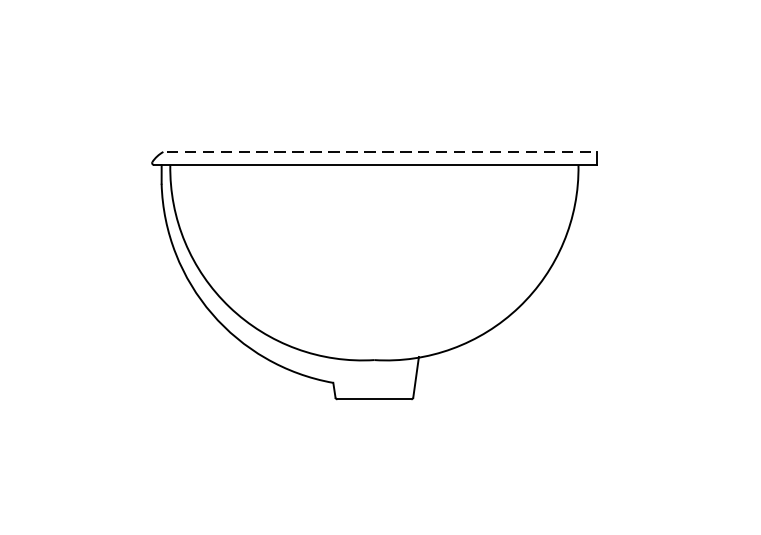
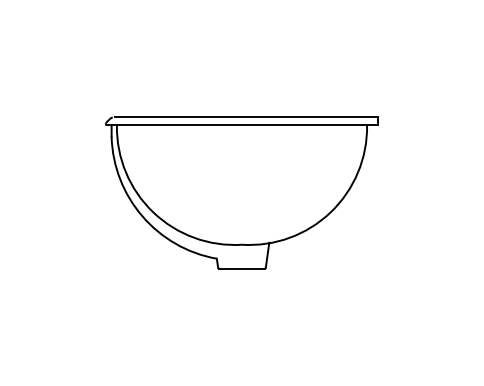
line: (381, 152) -> (246, 117), dashed -> solid

